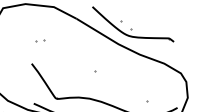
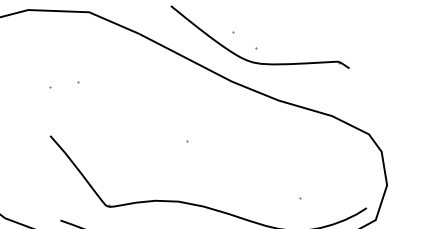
part: (40, 40) -> (65, 85), size x1.6

